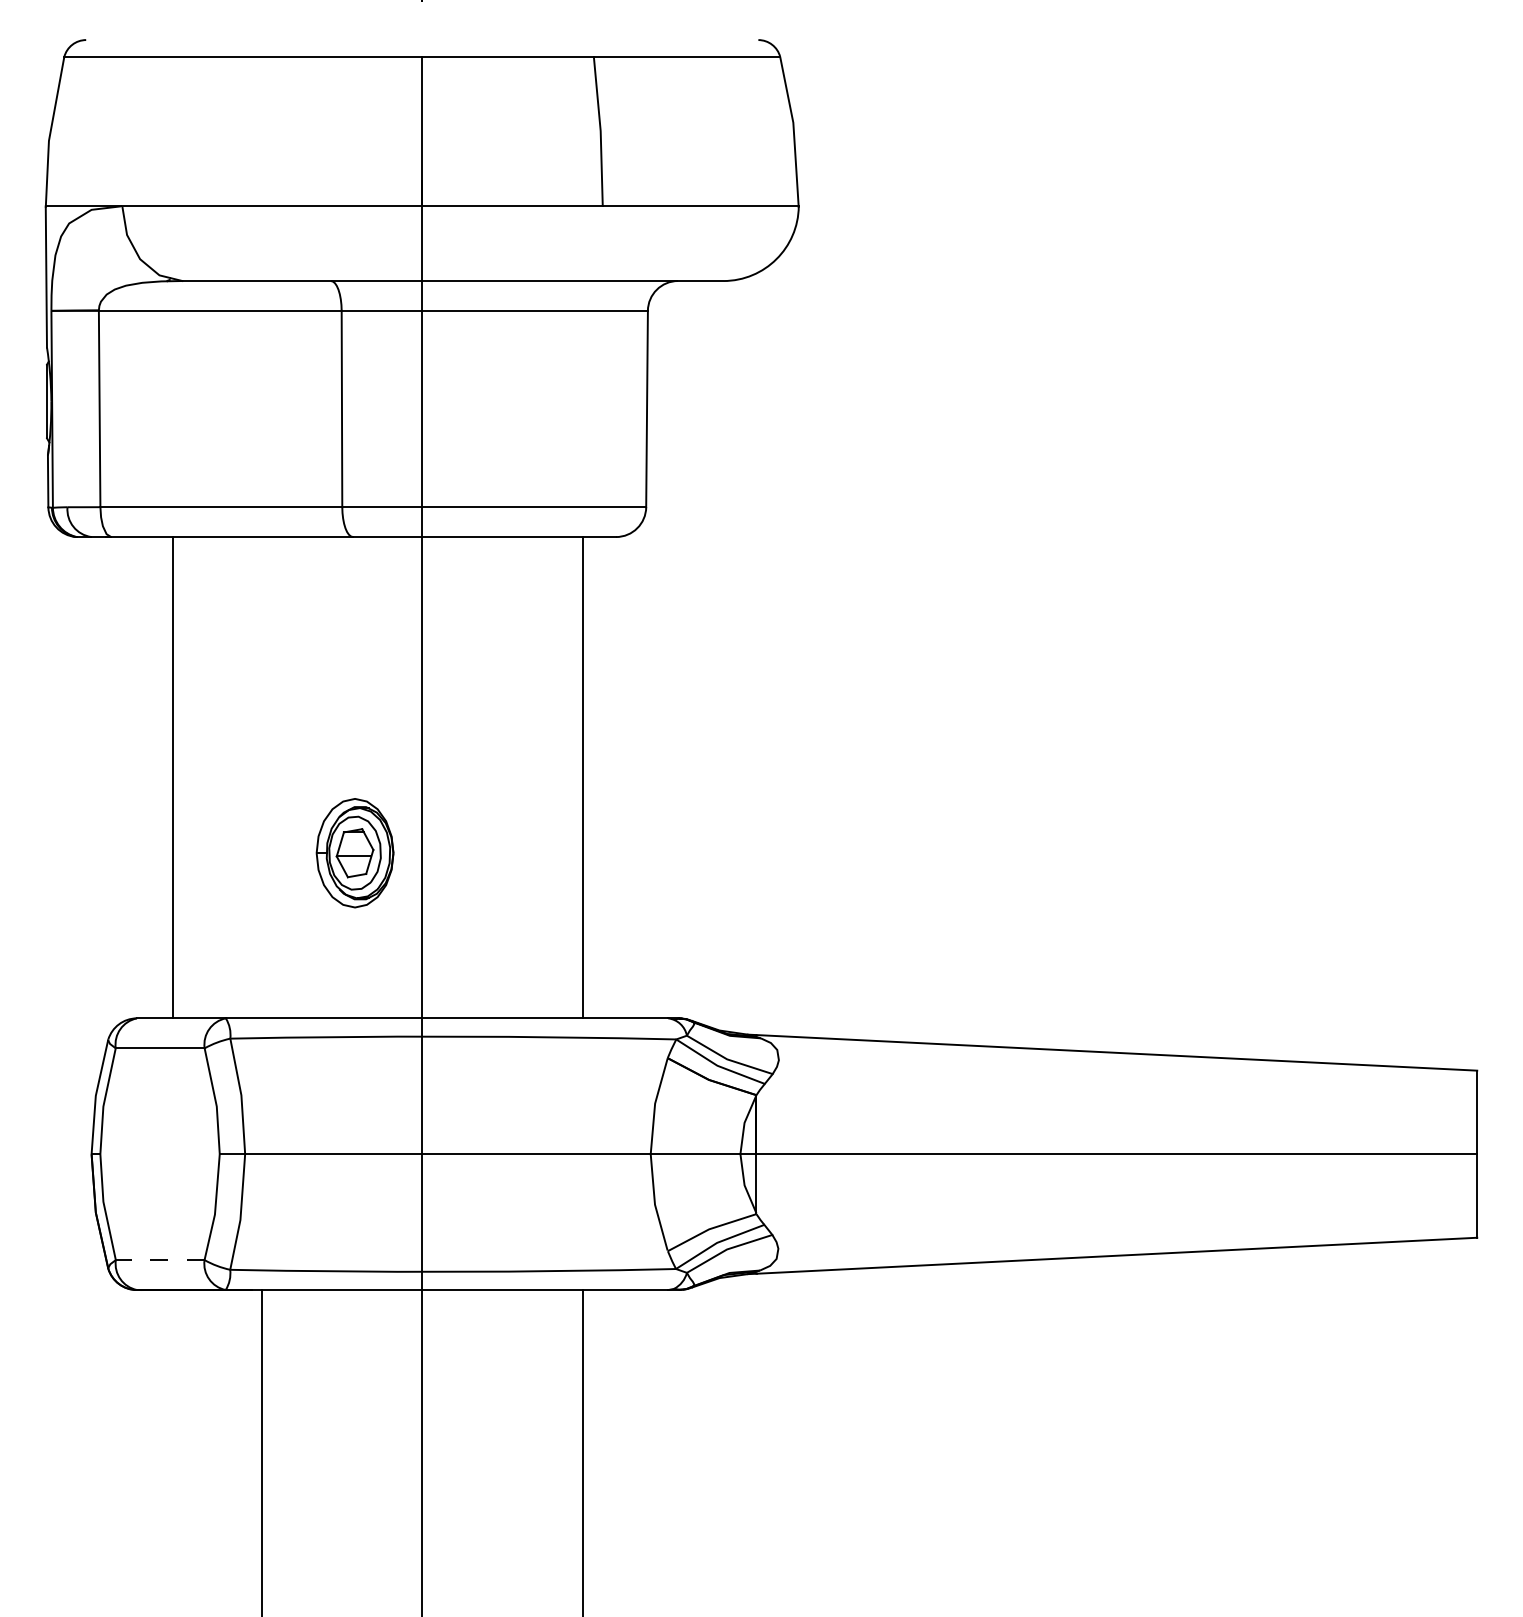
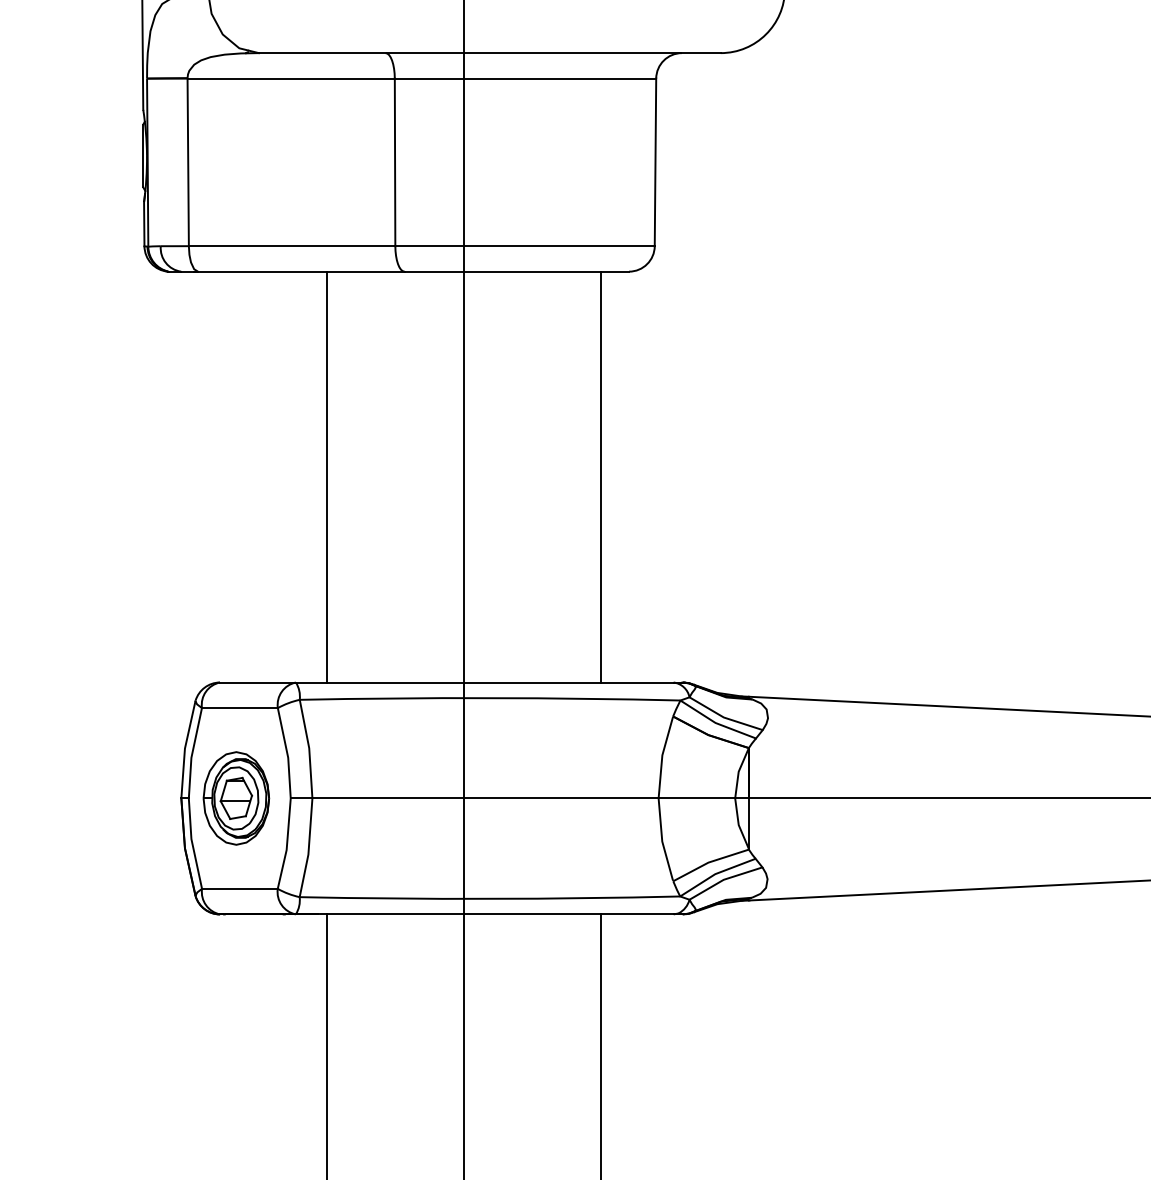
line: (172, 777) -> (326, 476), moved
part: (354, 853) -> (235, 798), moved
line: (159, 1260) -> (239, 889), dashed -> solid

